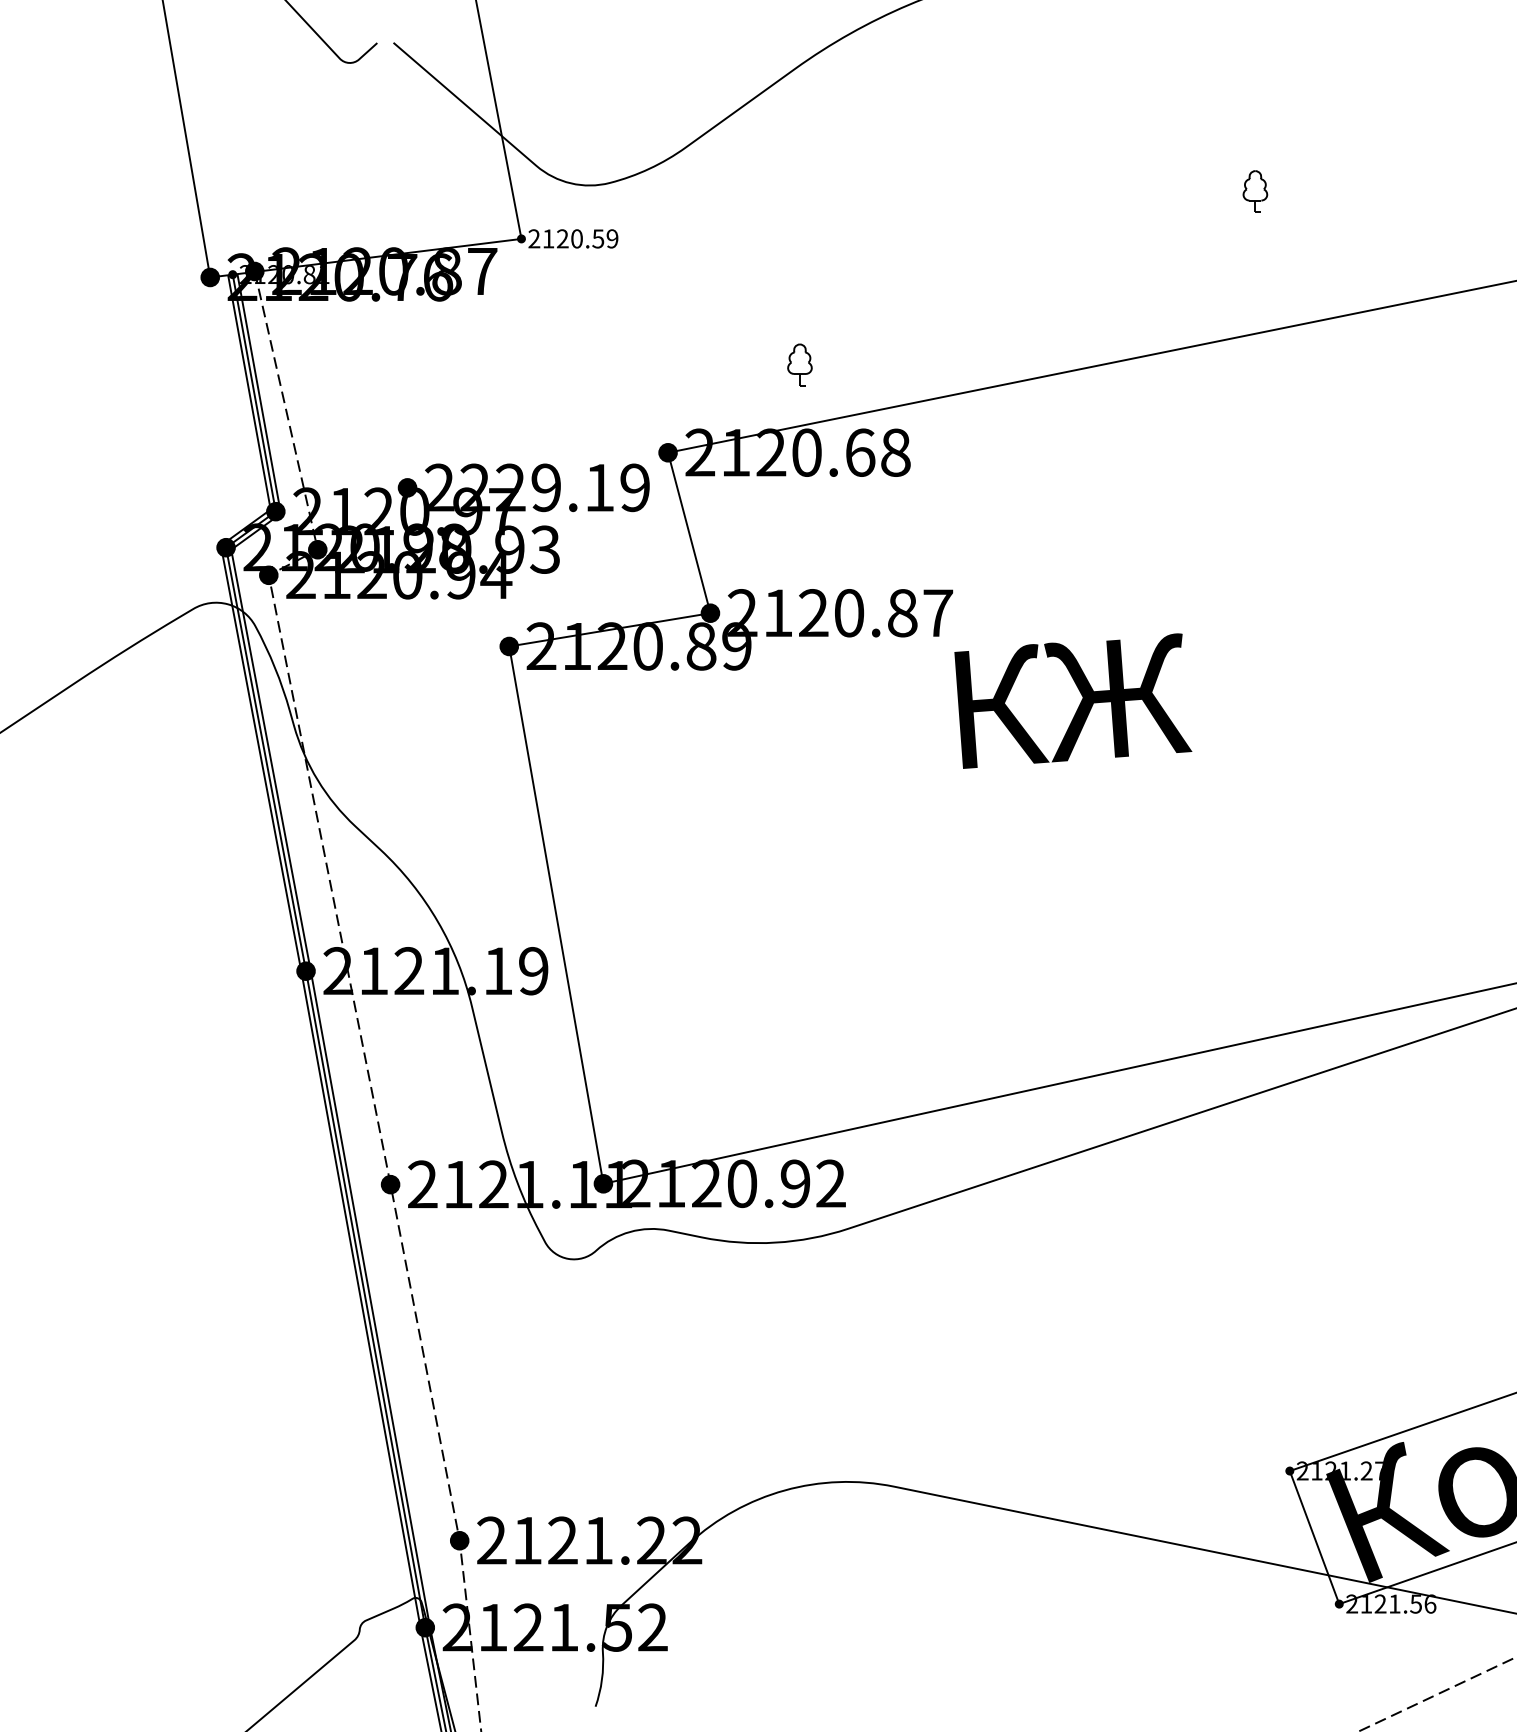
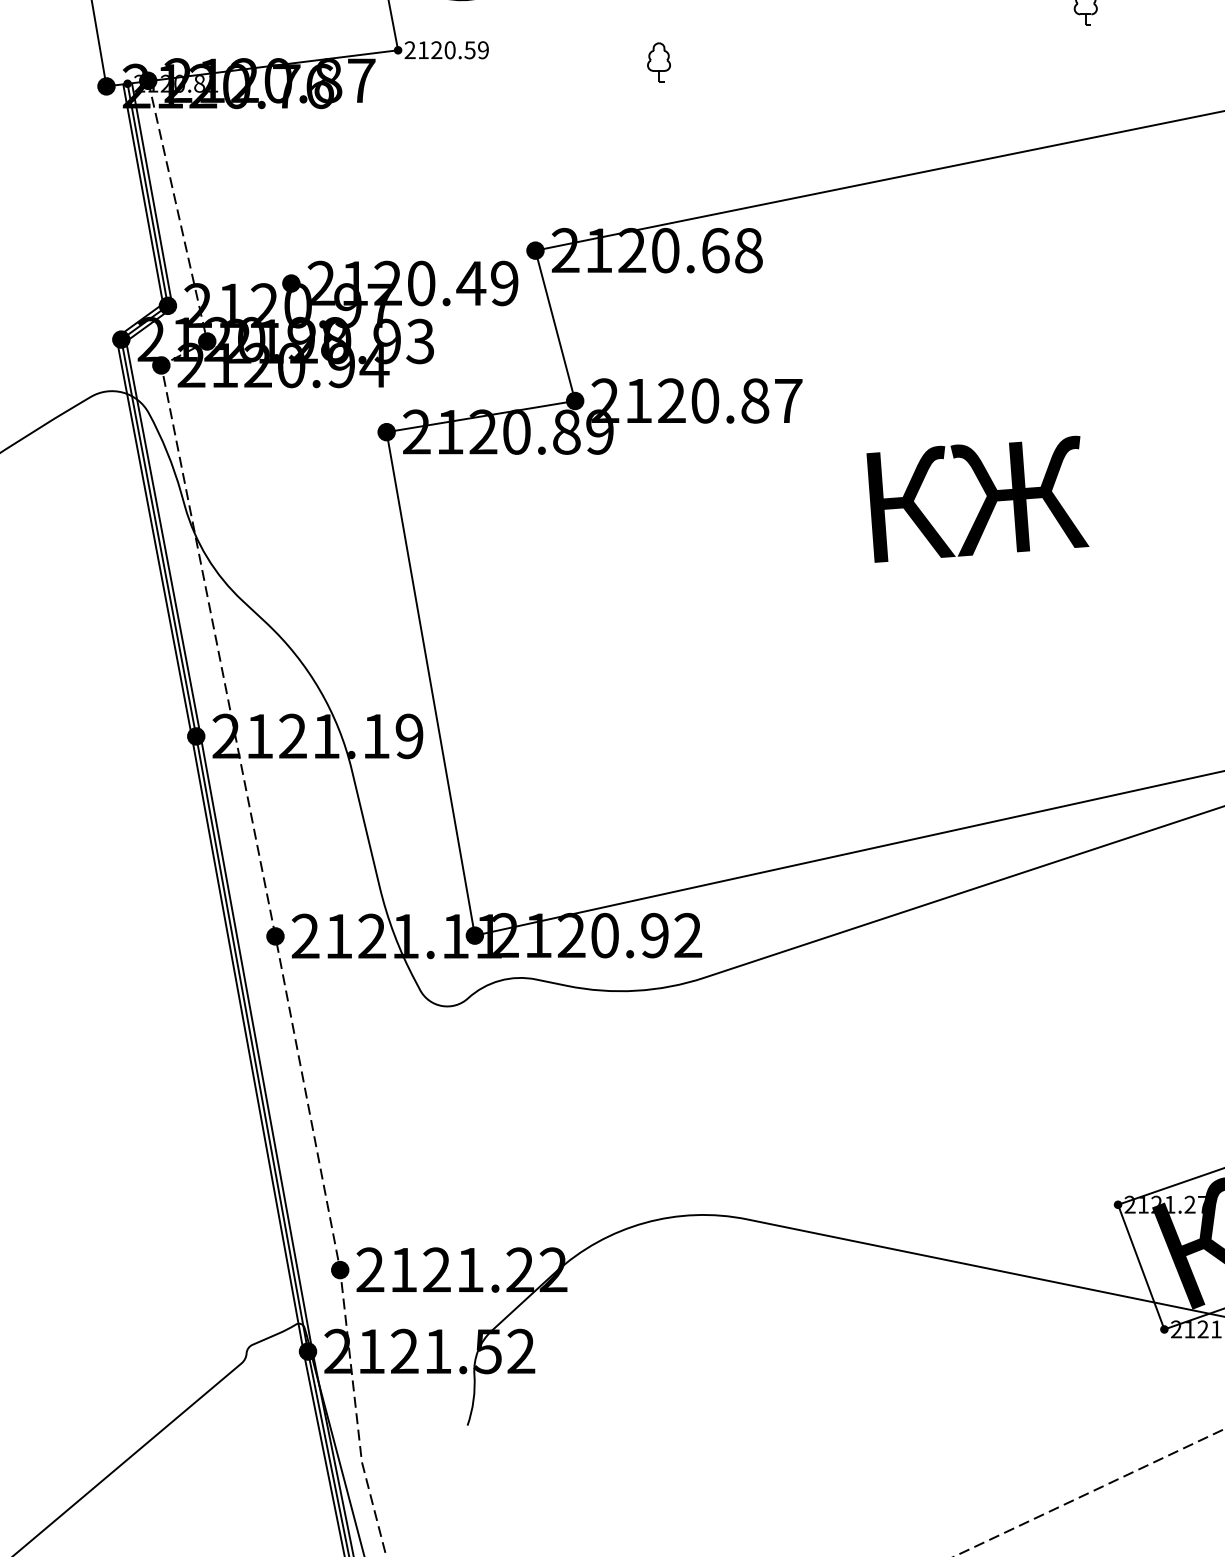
part: (799, 364) -> (658, 62), moved
text: (537, 487) -> (413, 283), 2229.19 -> 2120.49
text: (1073, 700) -> (978, 498), moved

